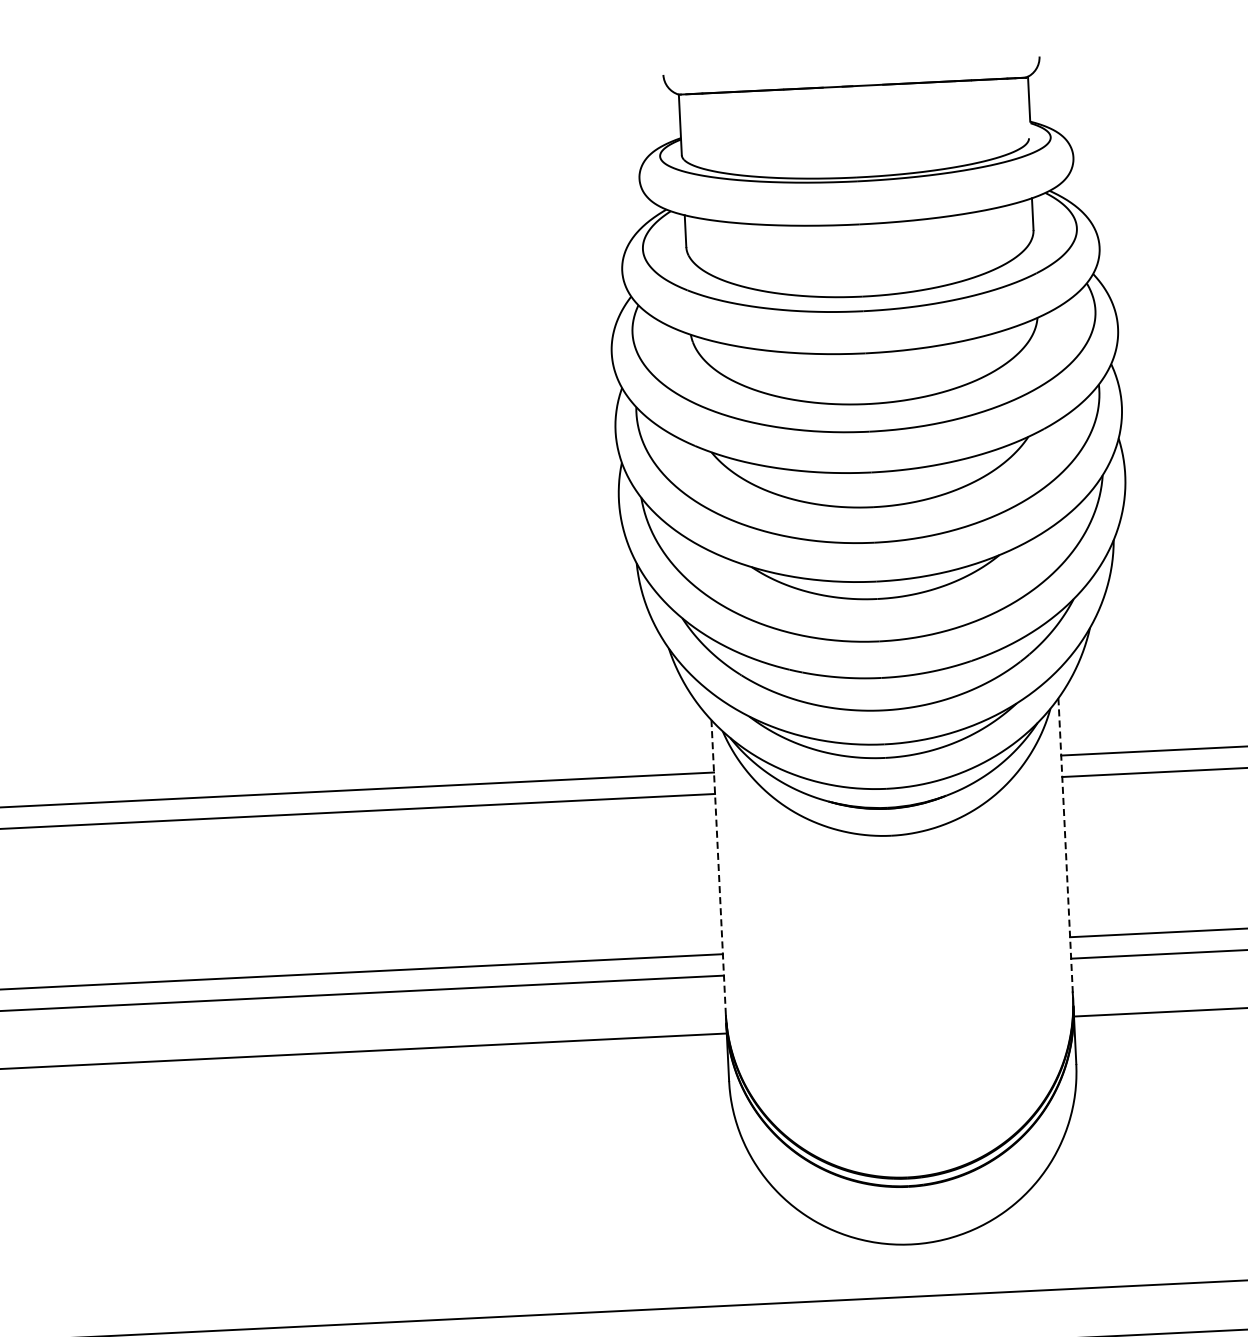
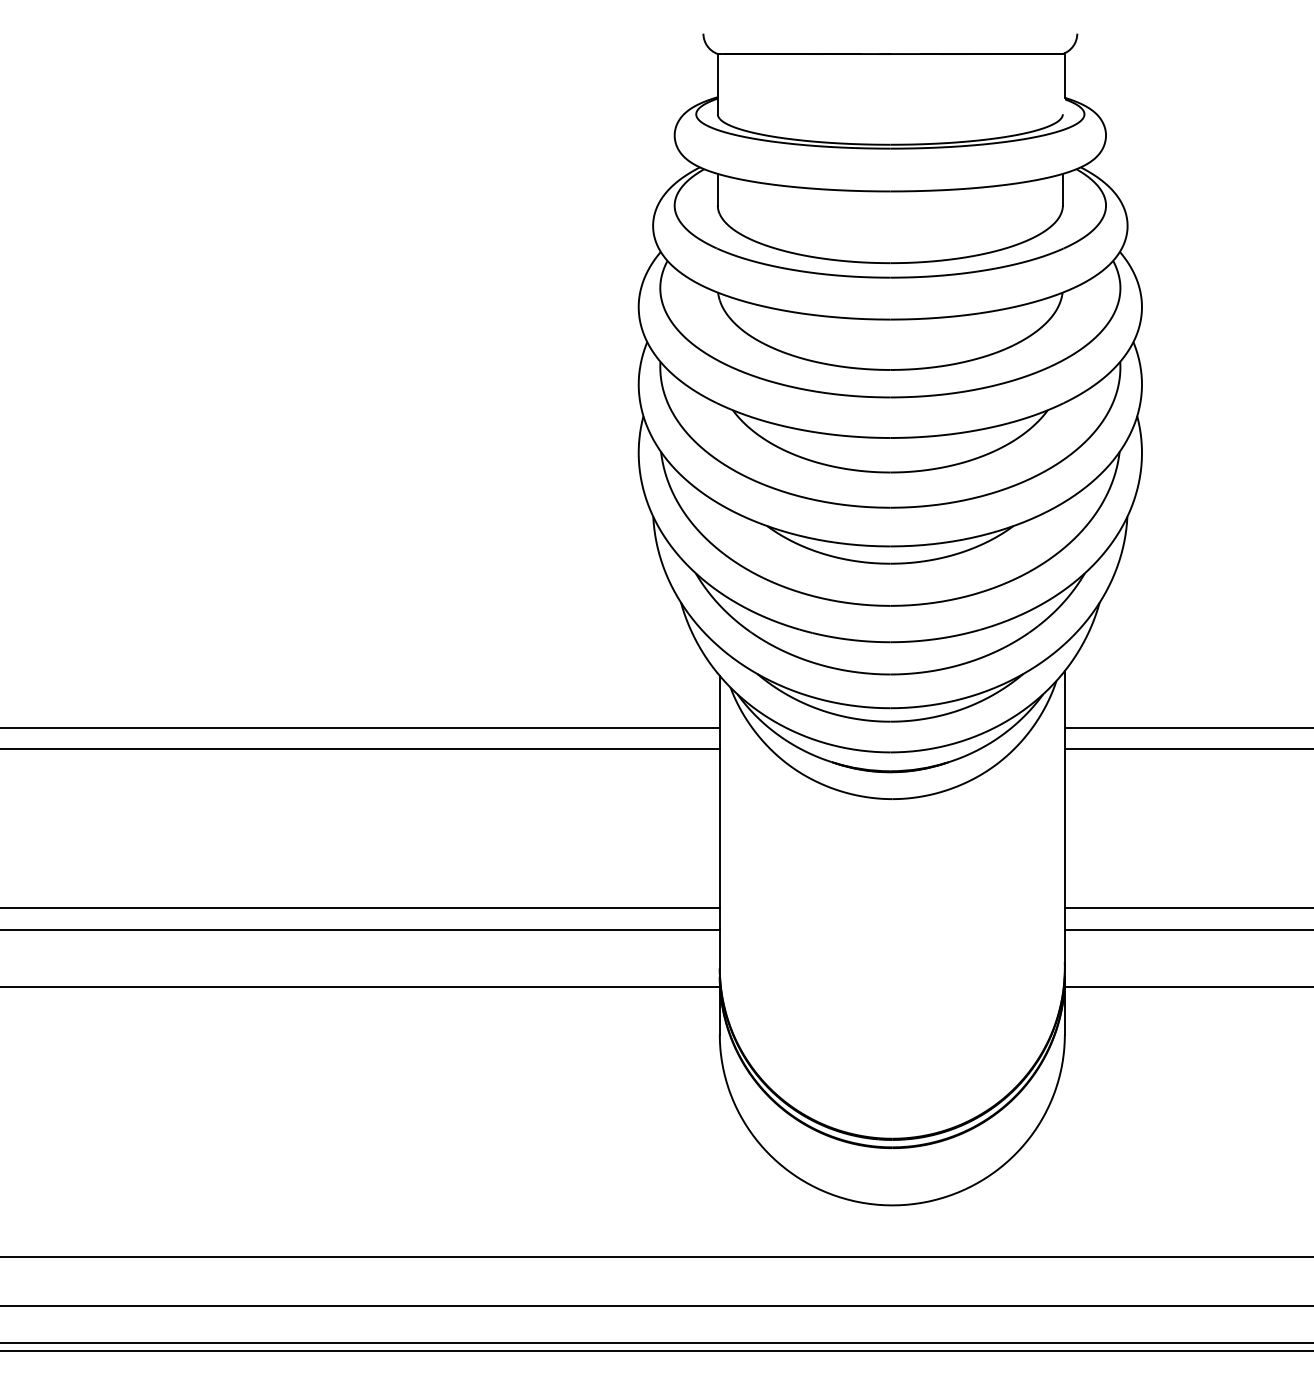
line: (1065, 847) -> (1064, 819), dashed -> solid
line: (718, 867) -> (719, 822), dashed -> solid

